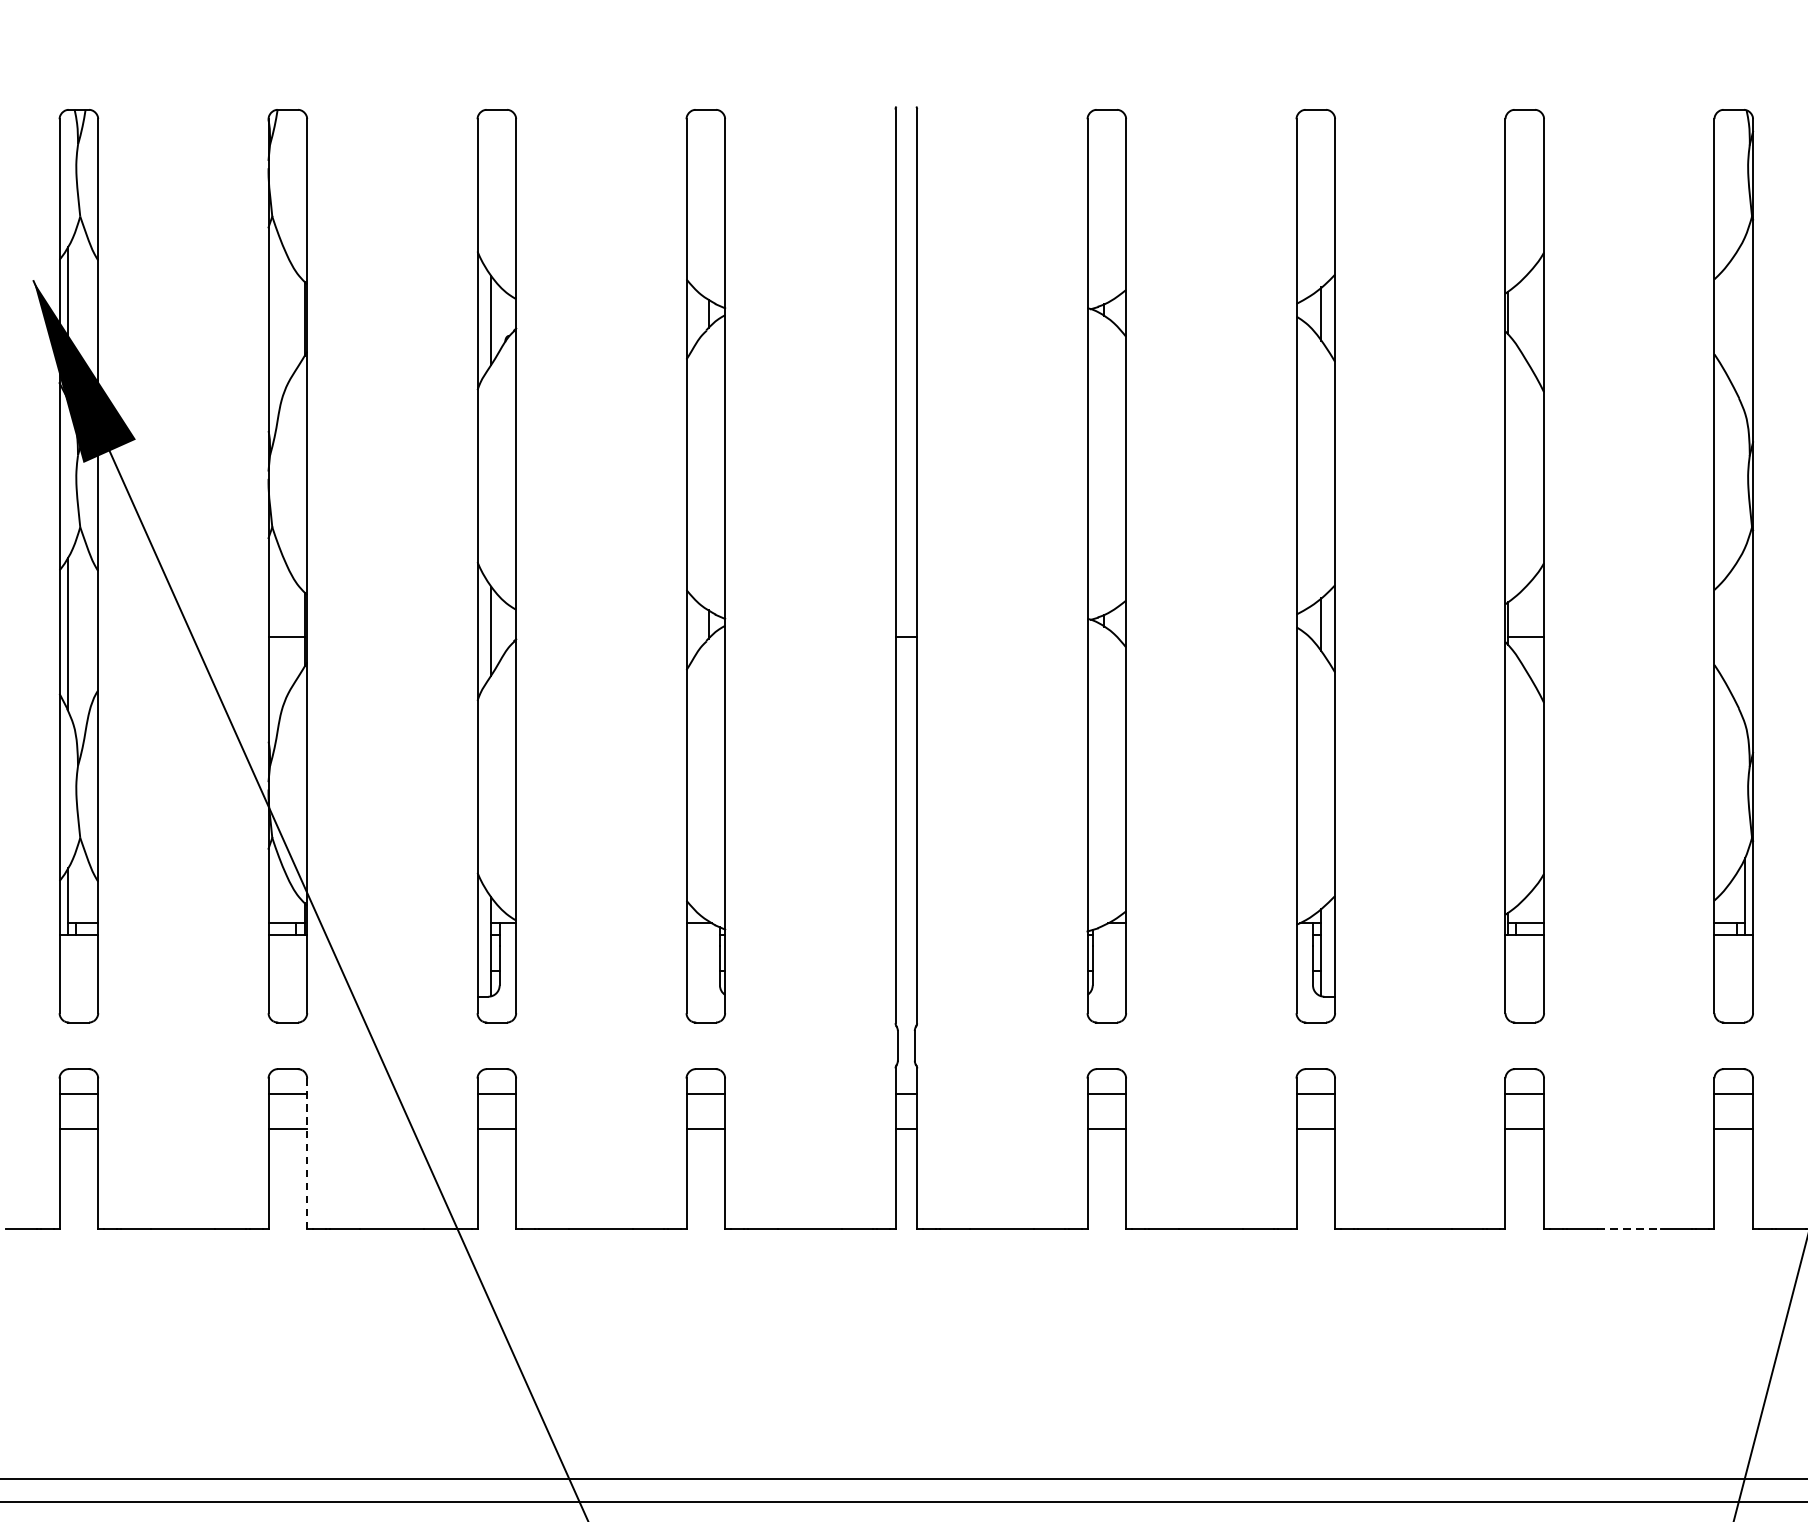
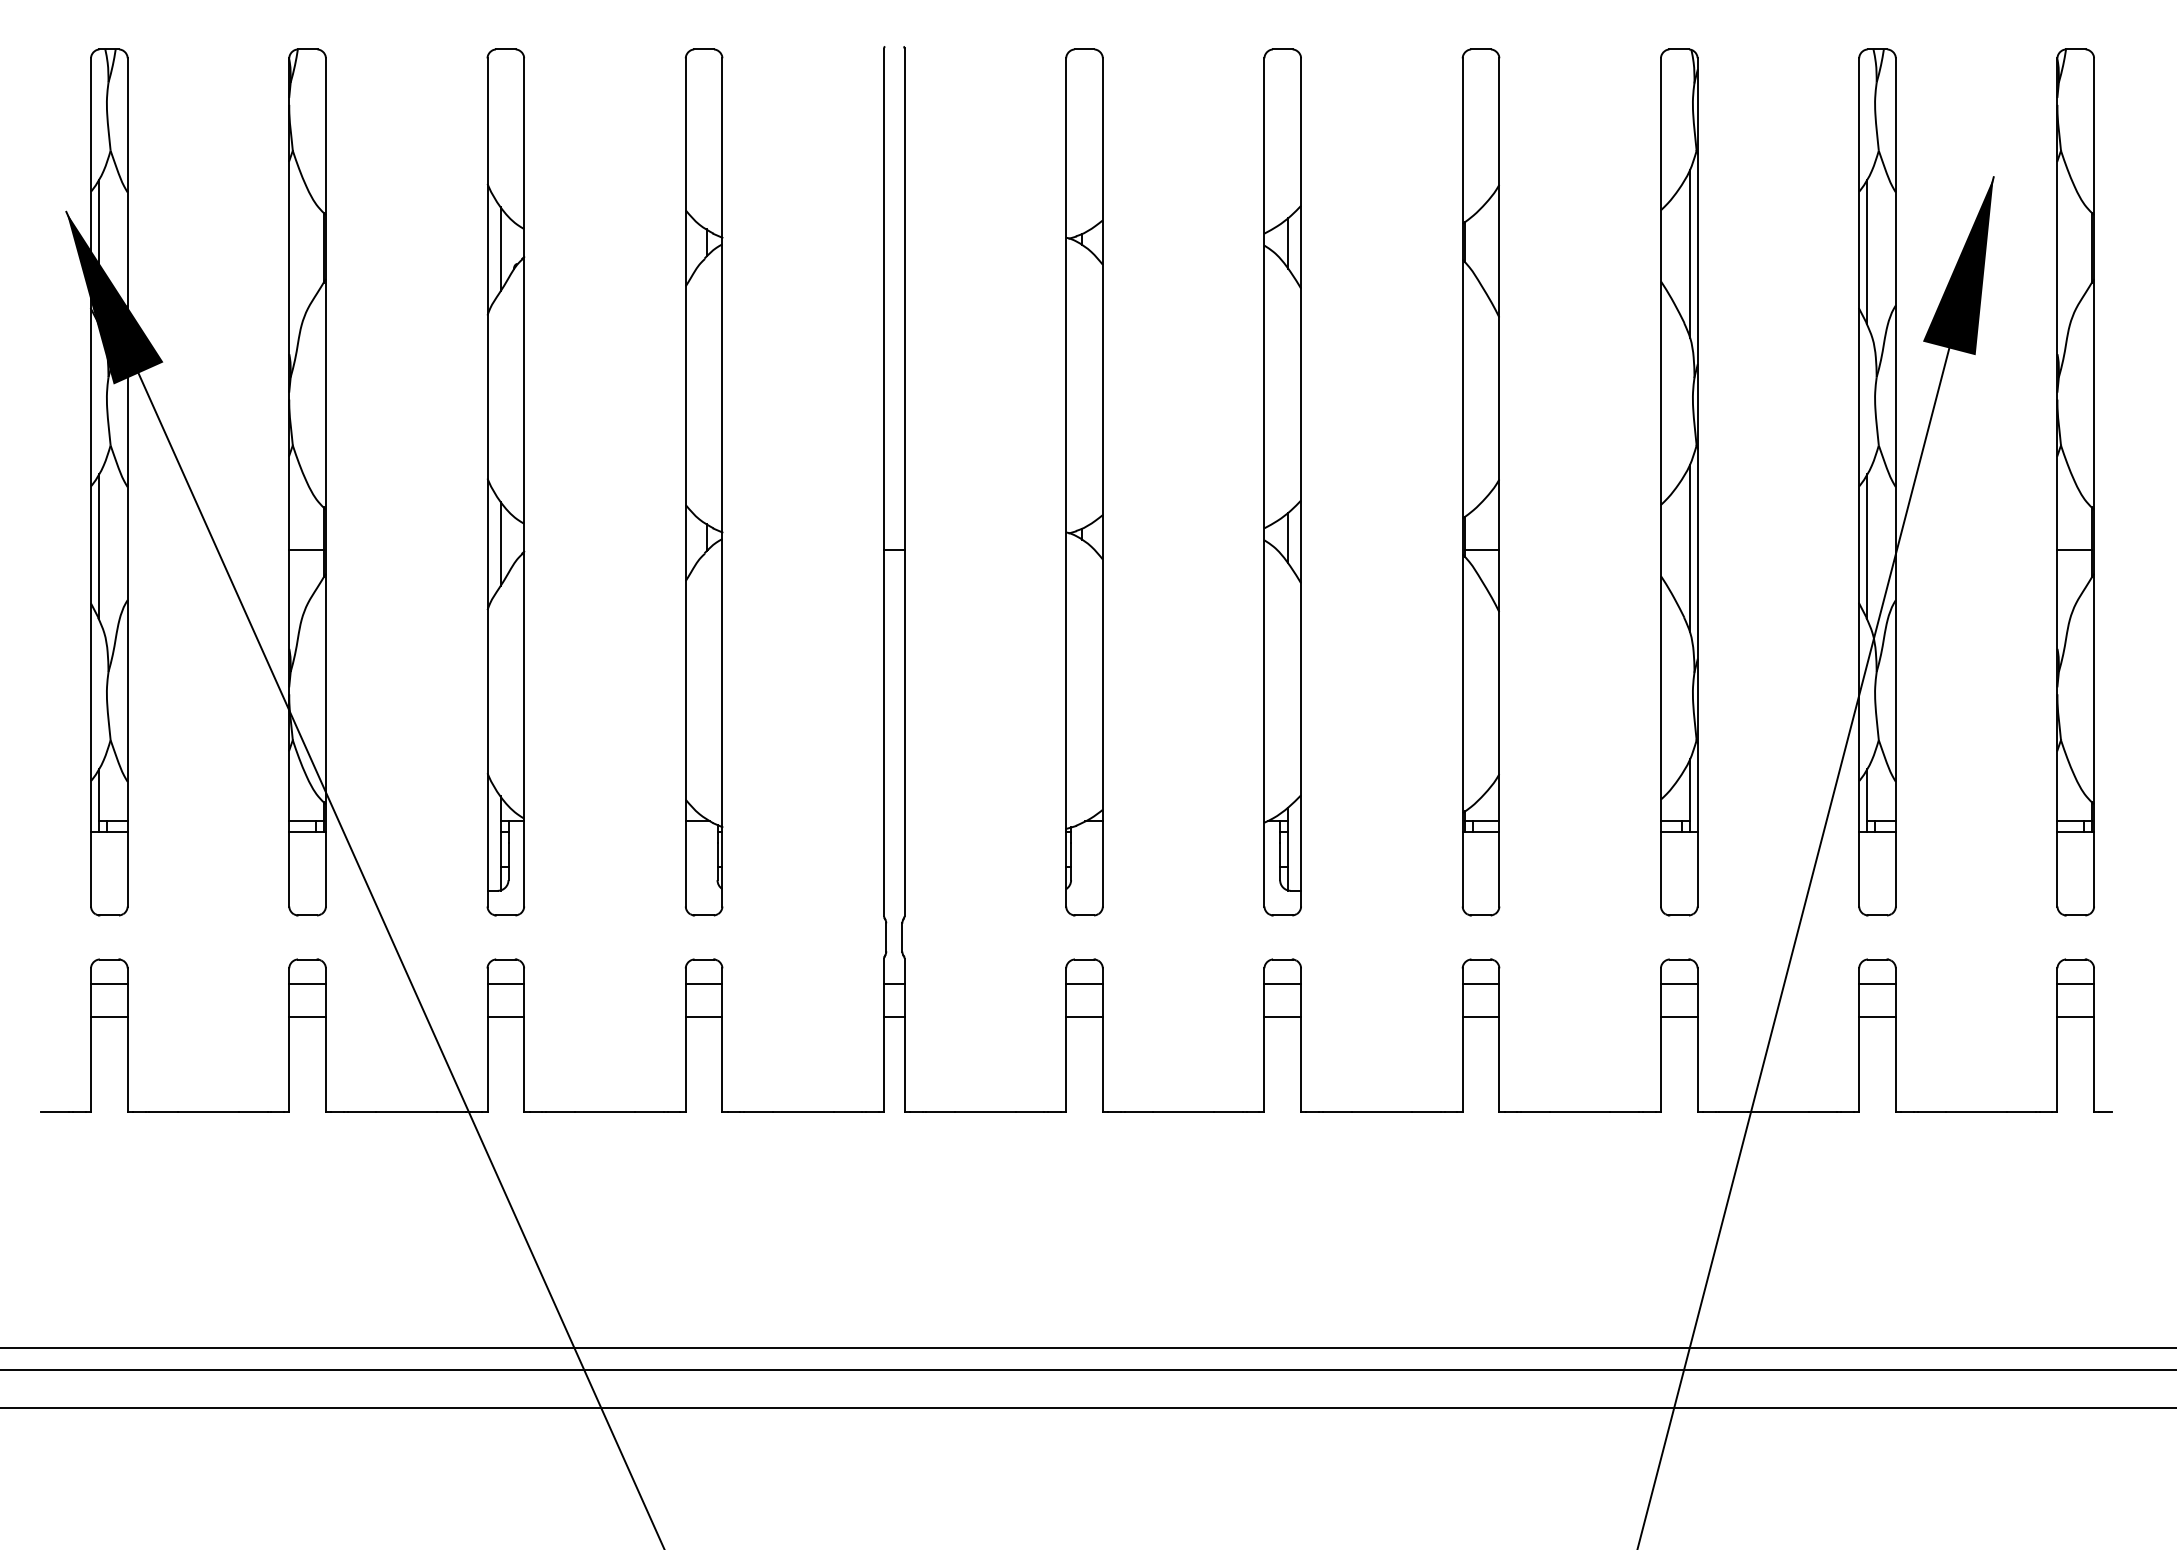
line: (1745, 324) -> (1690, 253), added
line: (1745, 635) -> (1690, 548), added
line: (306, 1153) -> (325, 1039), dashed -> solid
line: (1629, 1229) -> (1580, 1111), dashed -> solid

